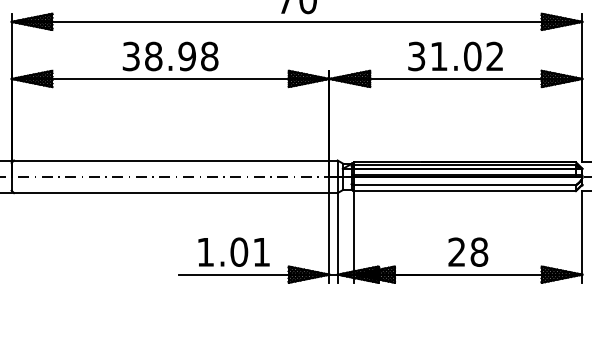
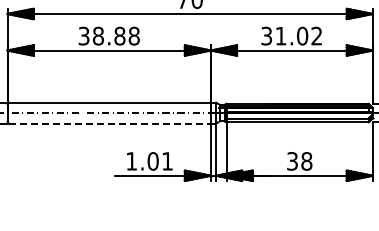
text: (186, 57) -> (119, 36), 38.98 -> 38.88
line: (172, 193) -> (110, 123), solid -> dashed
text: (456, 252) -> (292, 161), 28 -> 38

